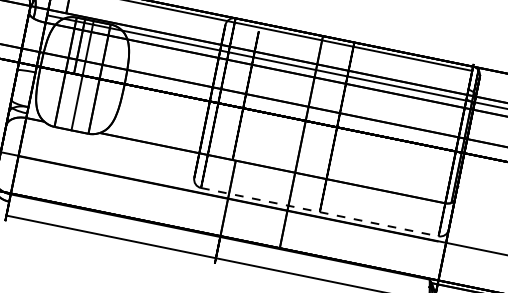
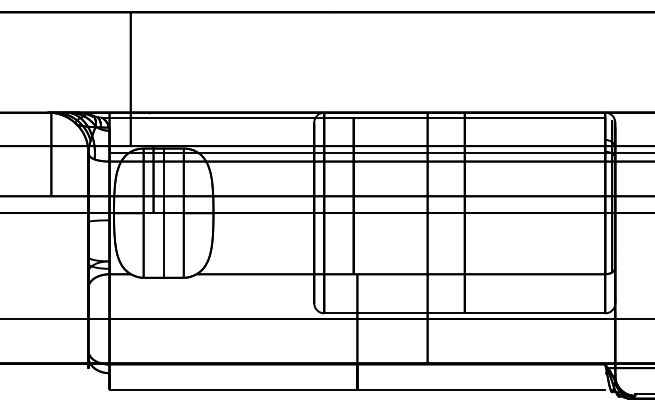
line: (320, 212) -> (465, 313), dashed -> solid

